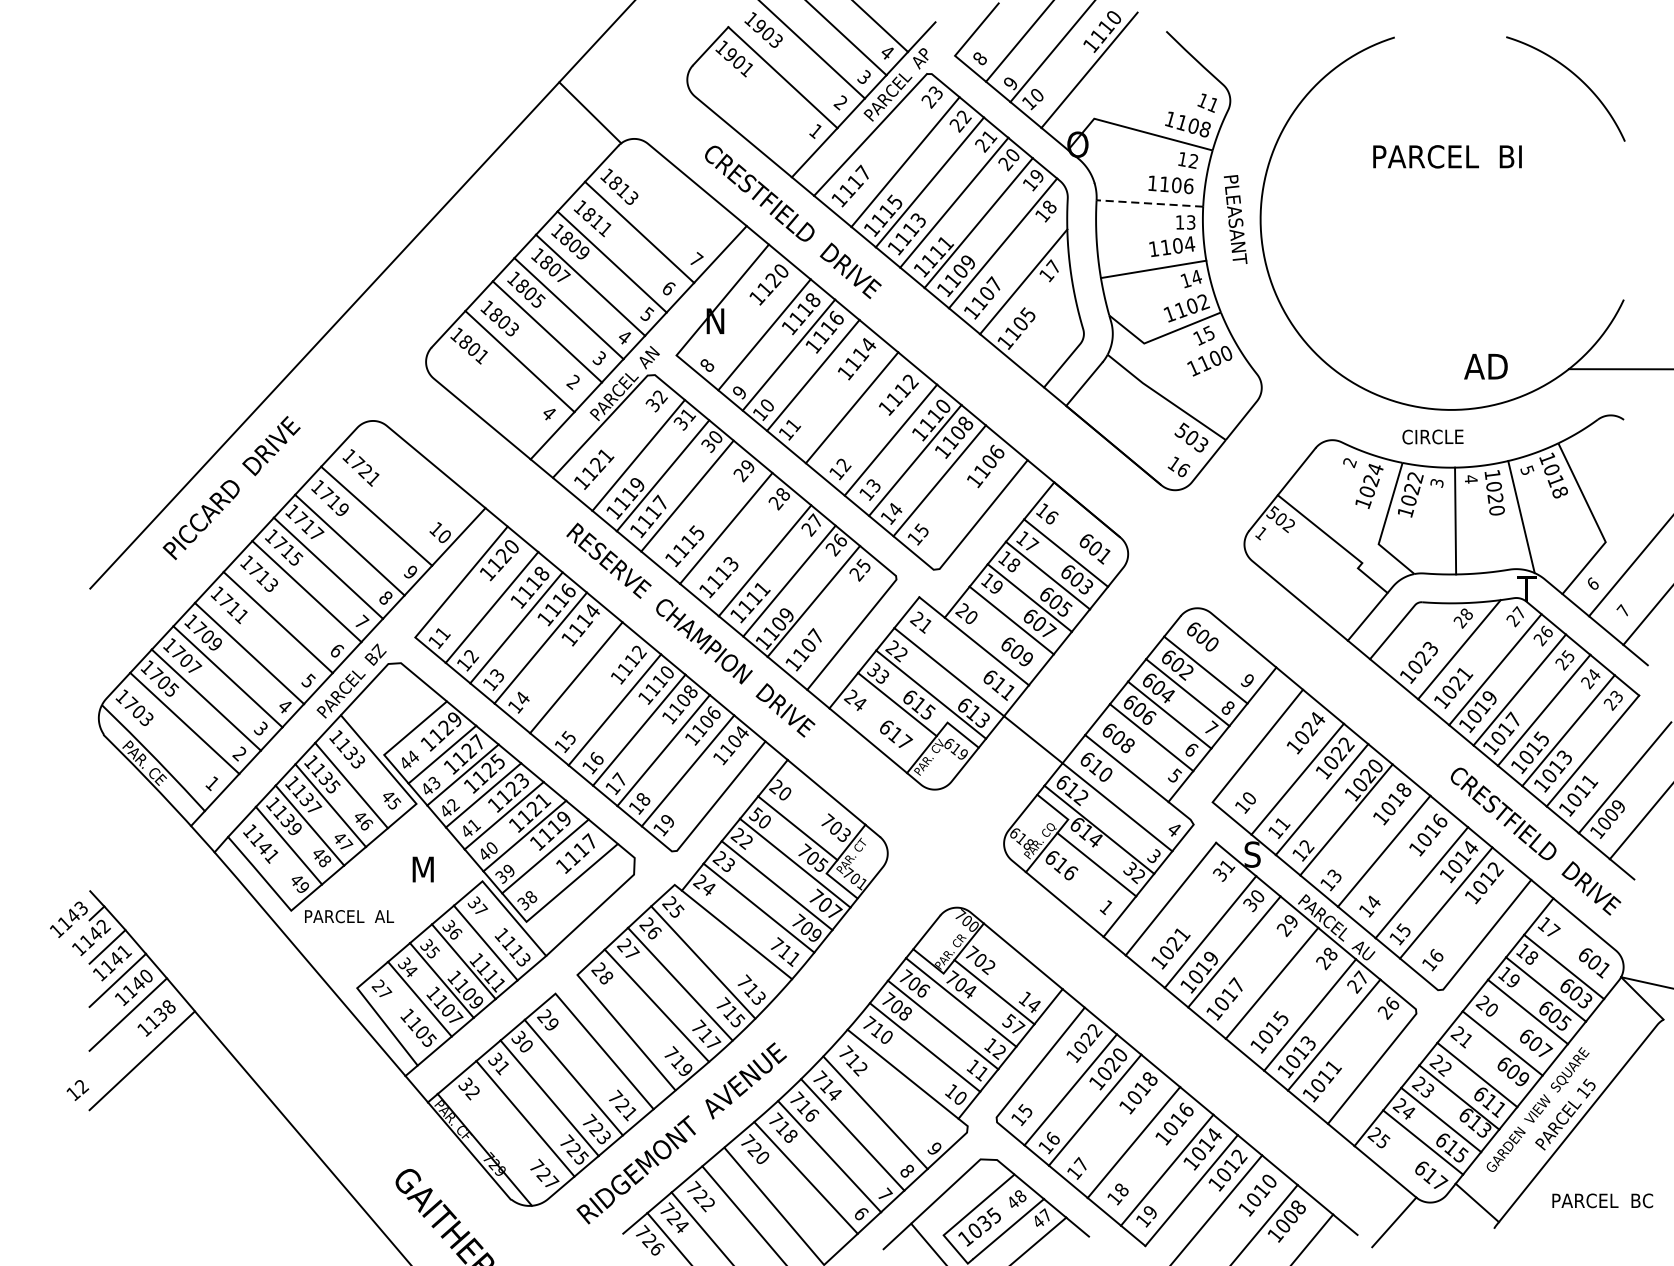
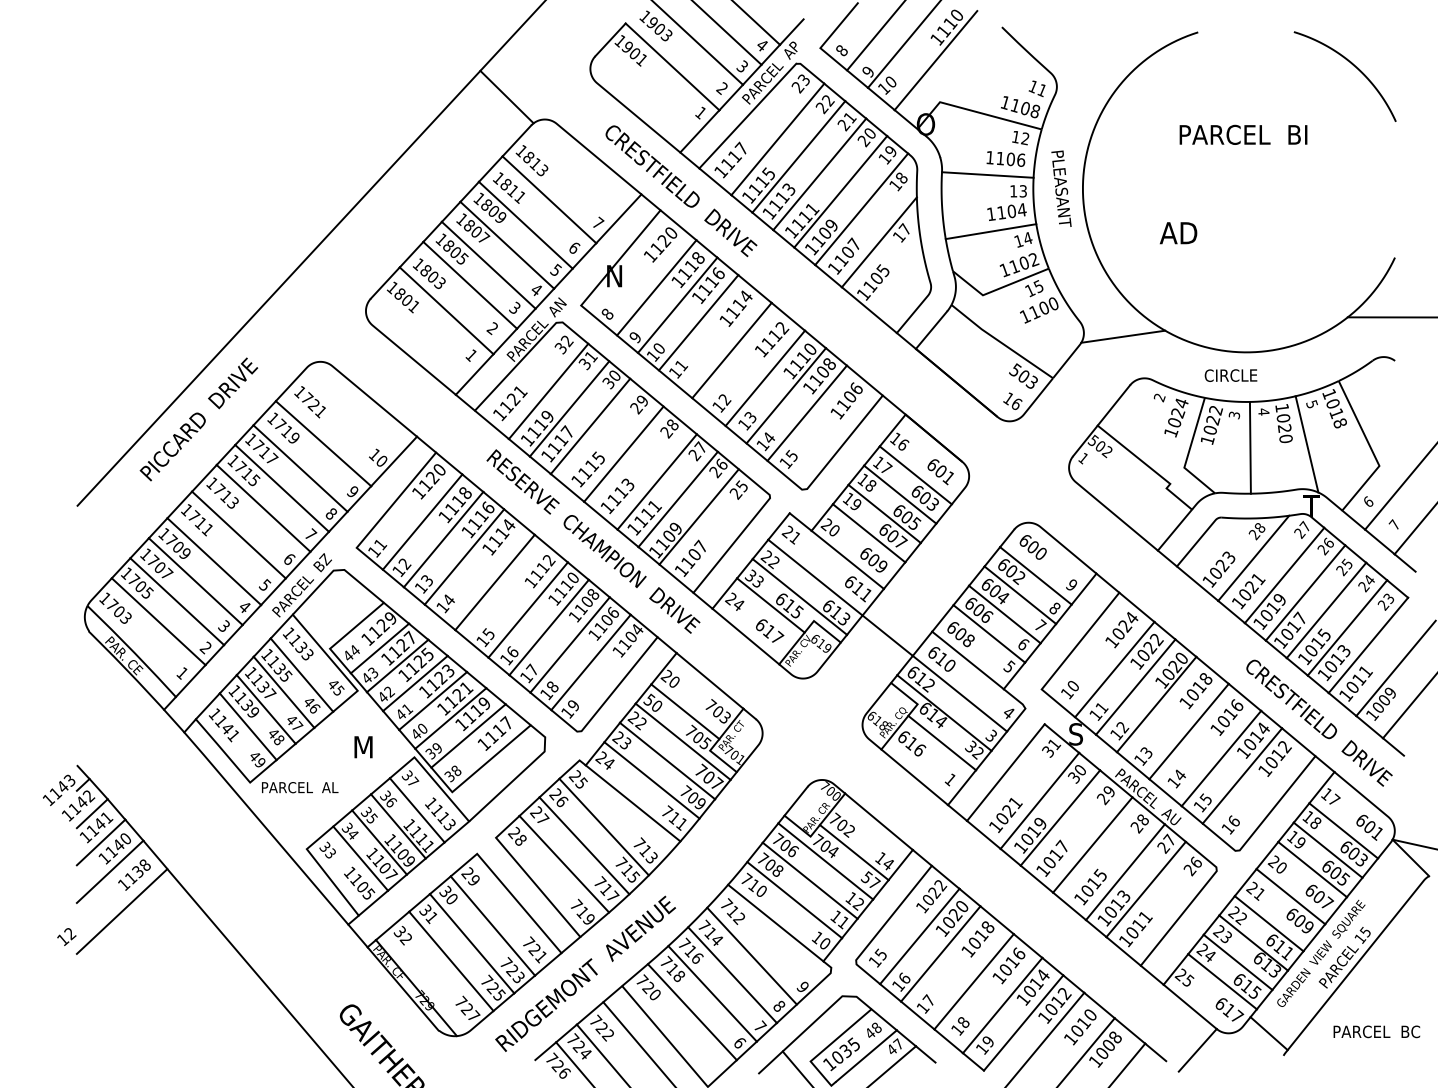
line: (1149, 204) -> (987, 175), dashed -> solid
text: (1485, 367) -> (1178, 233), moved
line: (1307, 391) -> (1123, 336), added
text: (548, 413) -> (471, 355), 4 -> 1
text: (381, 988) -> (327, 849), 27 -> 33

